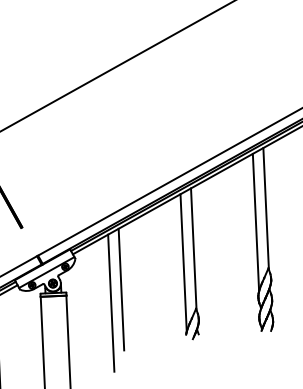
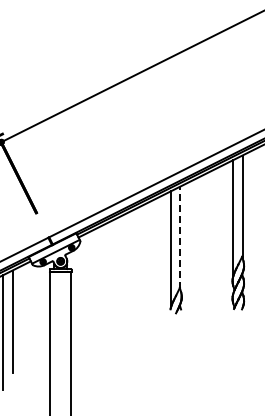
line: (194, 248) -> (180, 237), solid -> dashed
line: (120, 289) -> (117, 268), removed
line: (110, 302) -> (108, 279), removed

